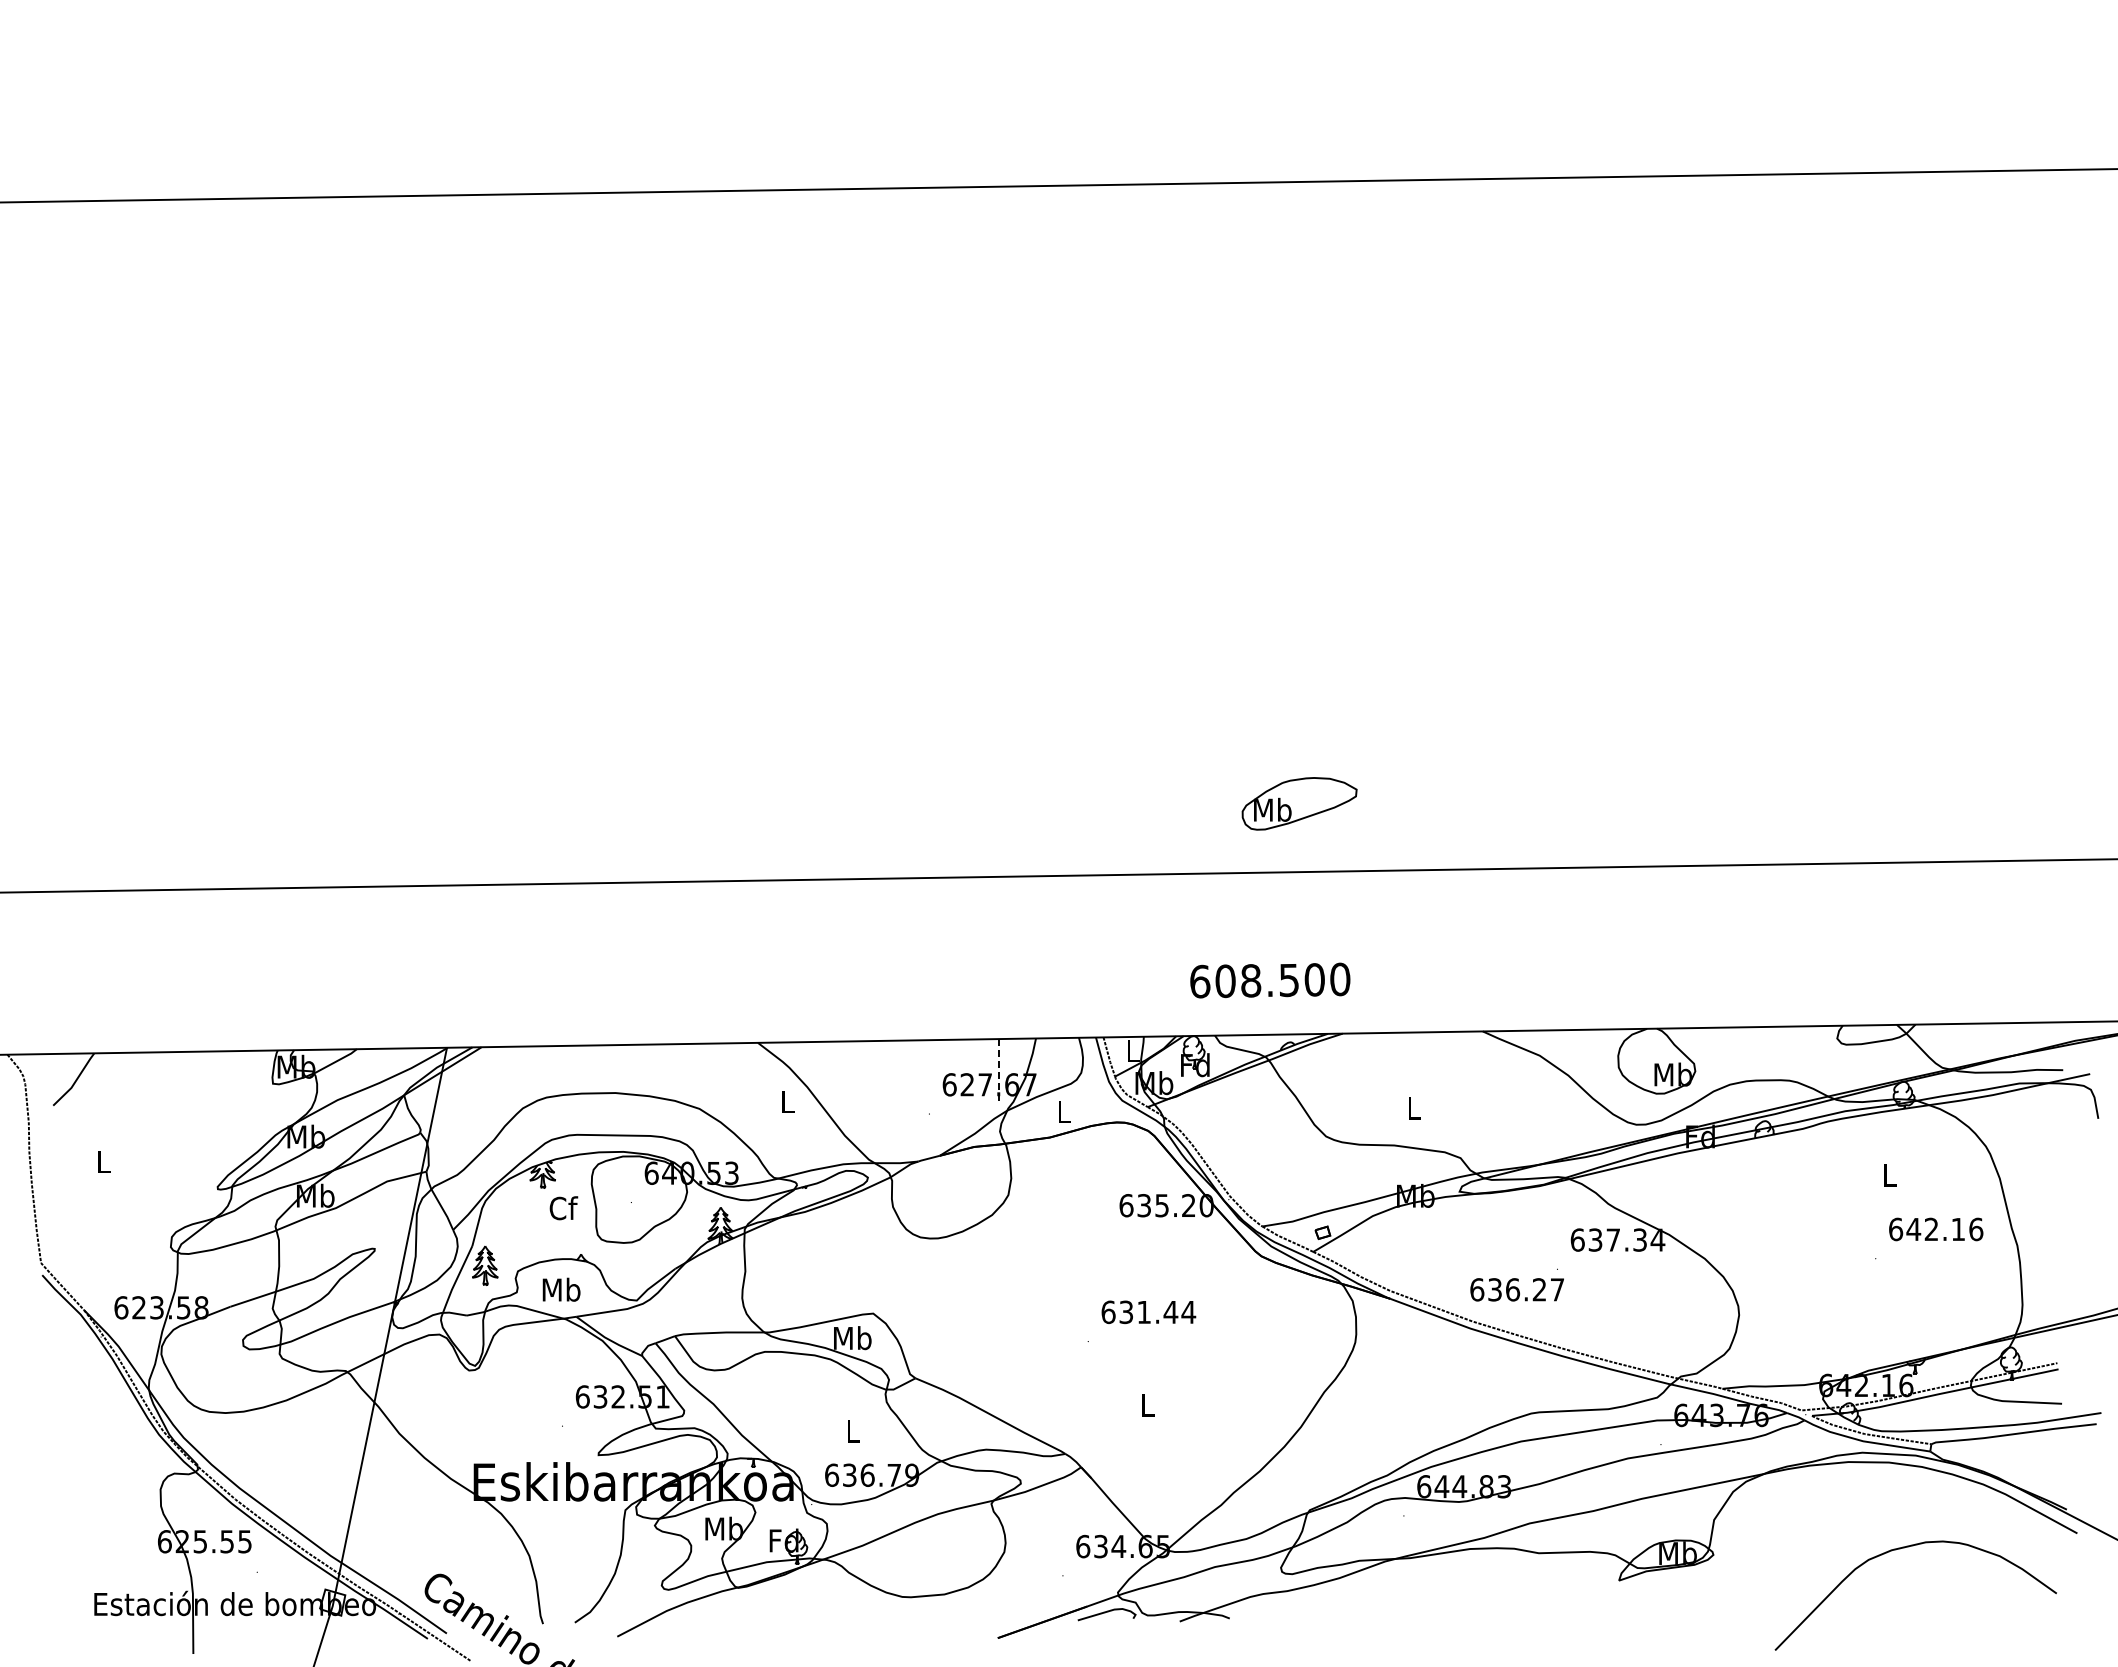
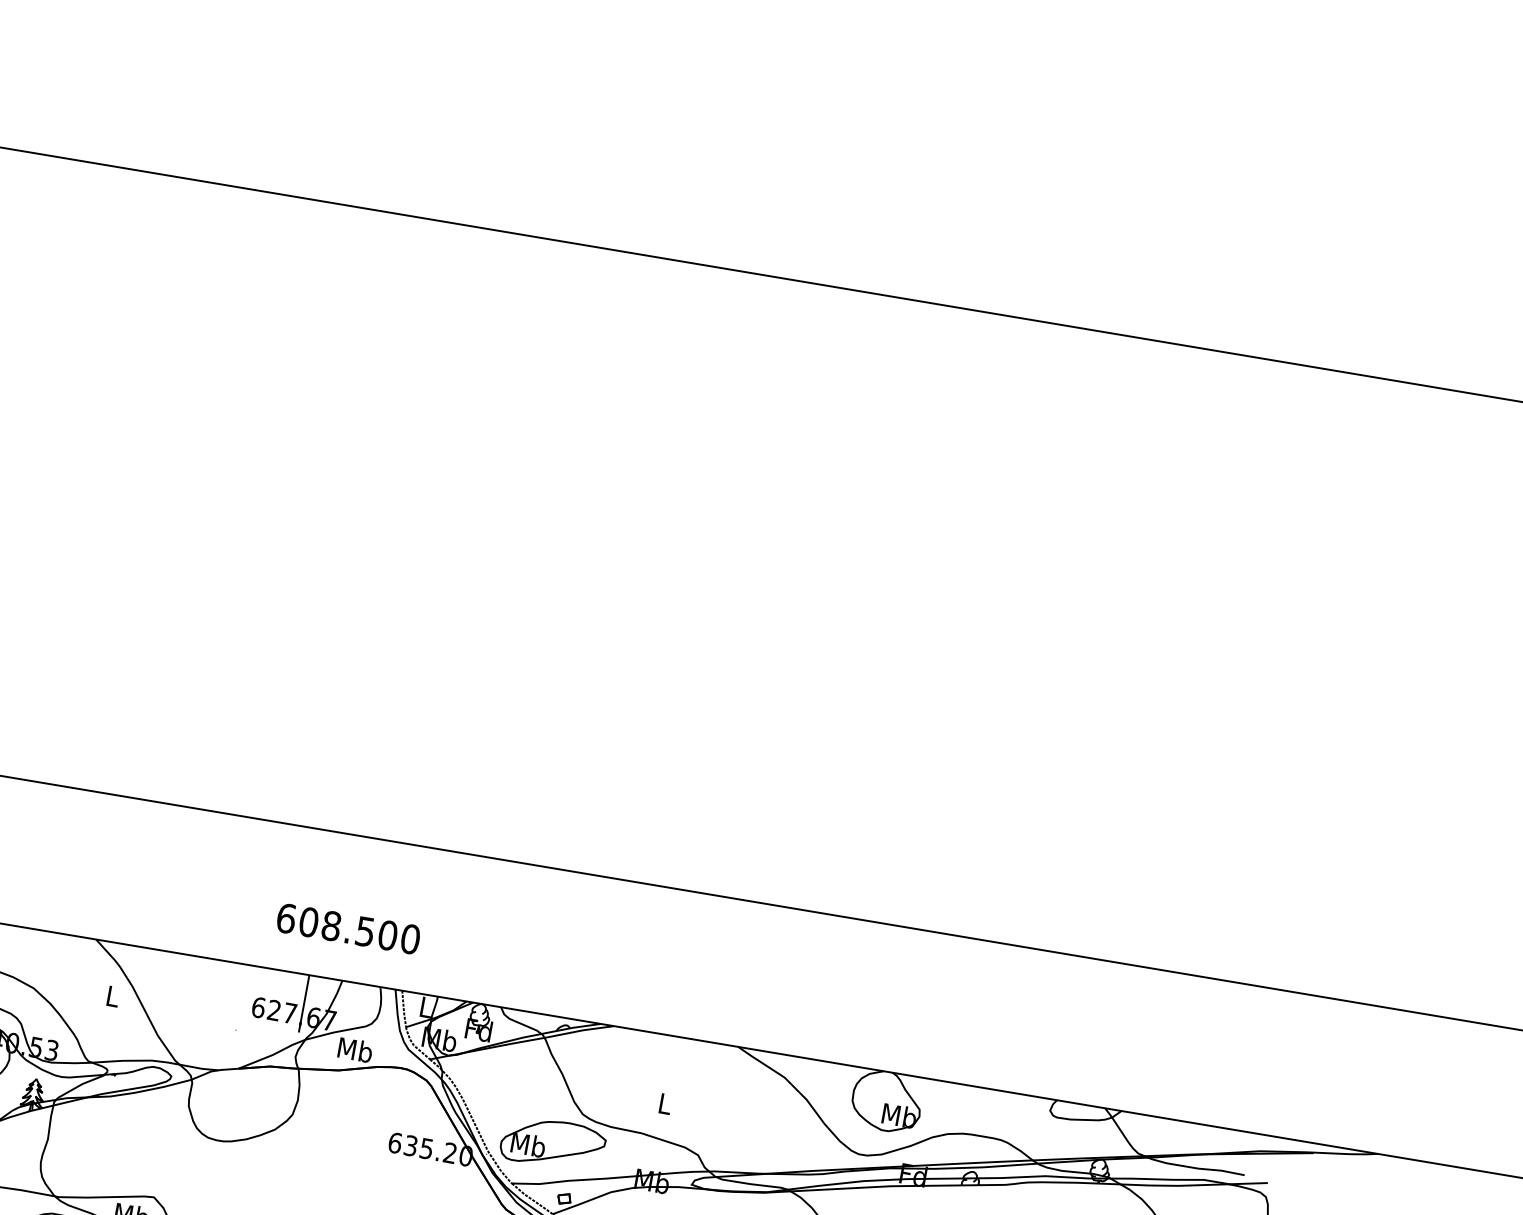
part: (1299, 803) -> (553, 1143), moved
text: (1270, 980) -> (348, 928), moved
line: (998, 1072) -> (303, 1004), dashed -> solid
text: (1064, 1111) -> (355, 1049), L -> Mb

